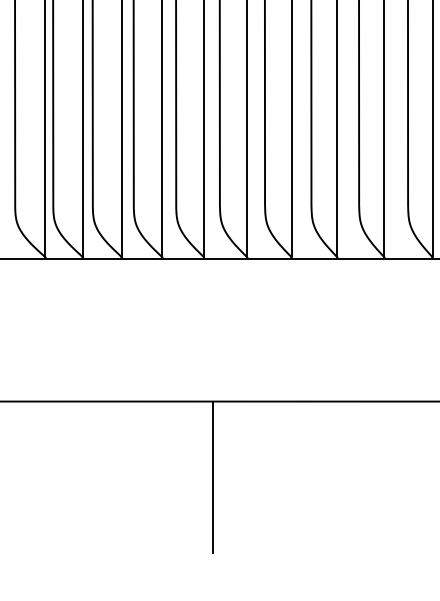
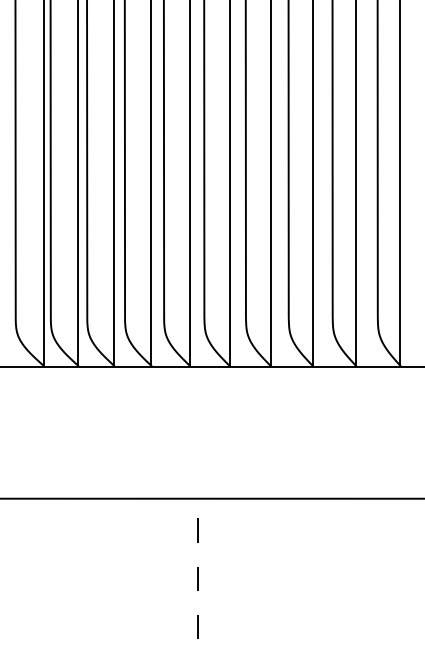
line: (212, 477) -> (197, 568), solid -> dashed

